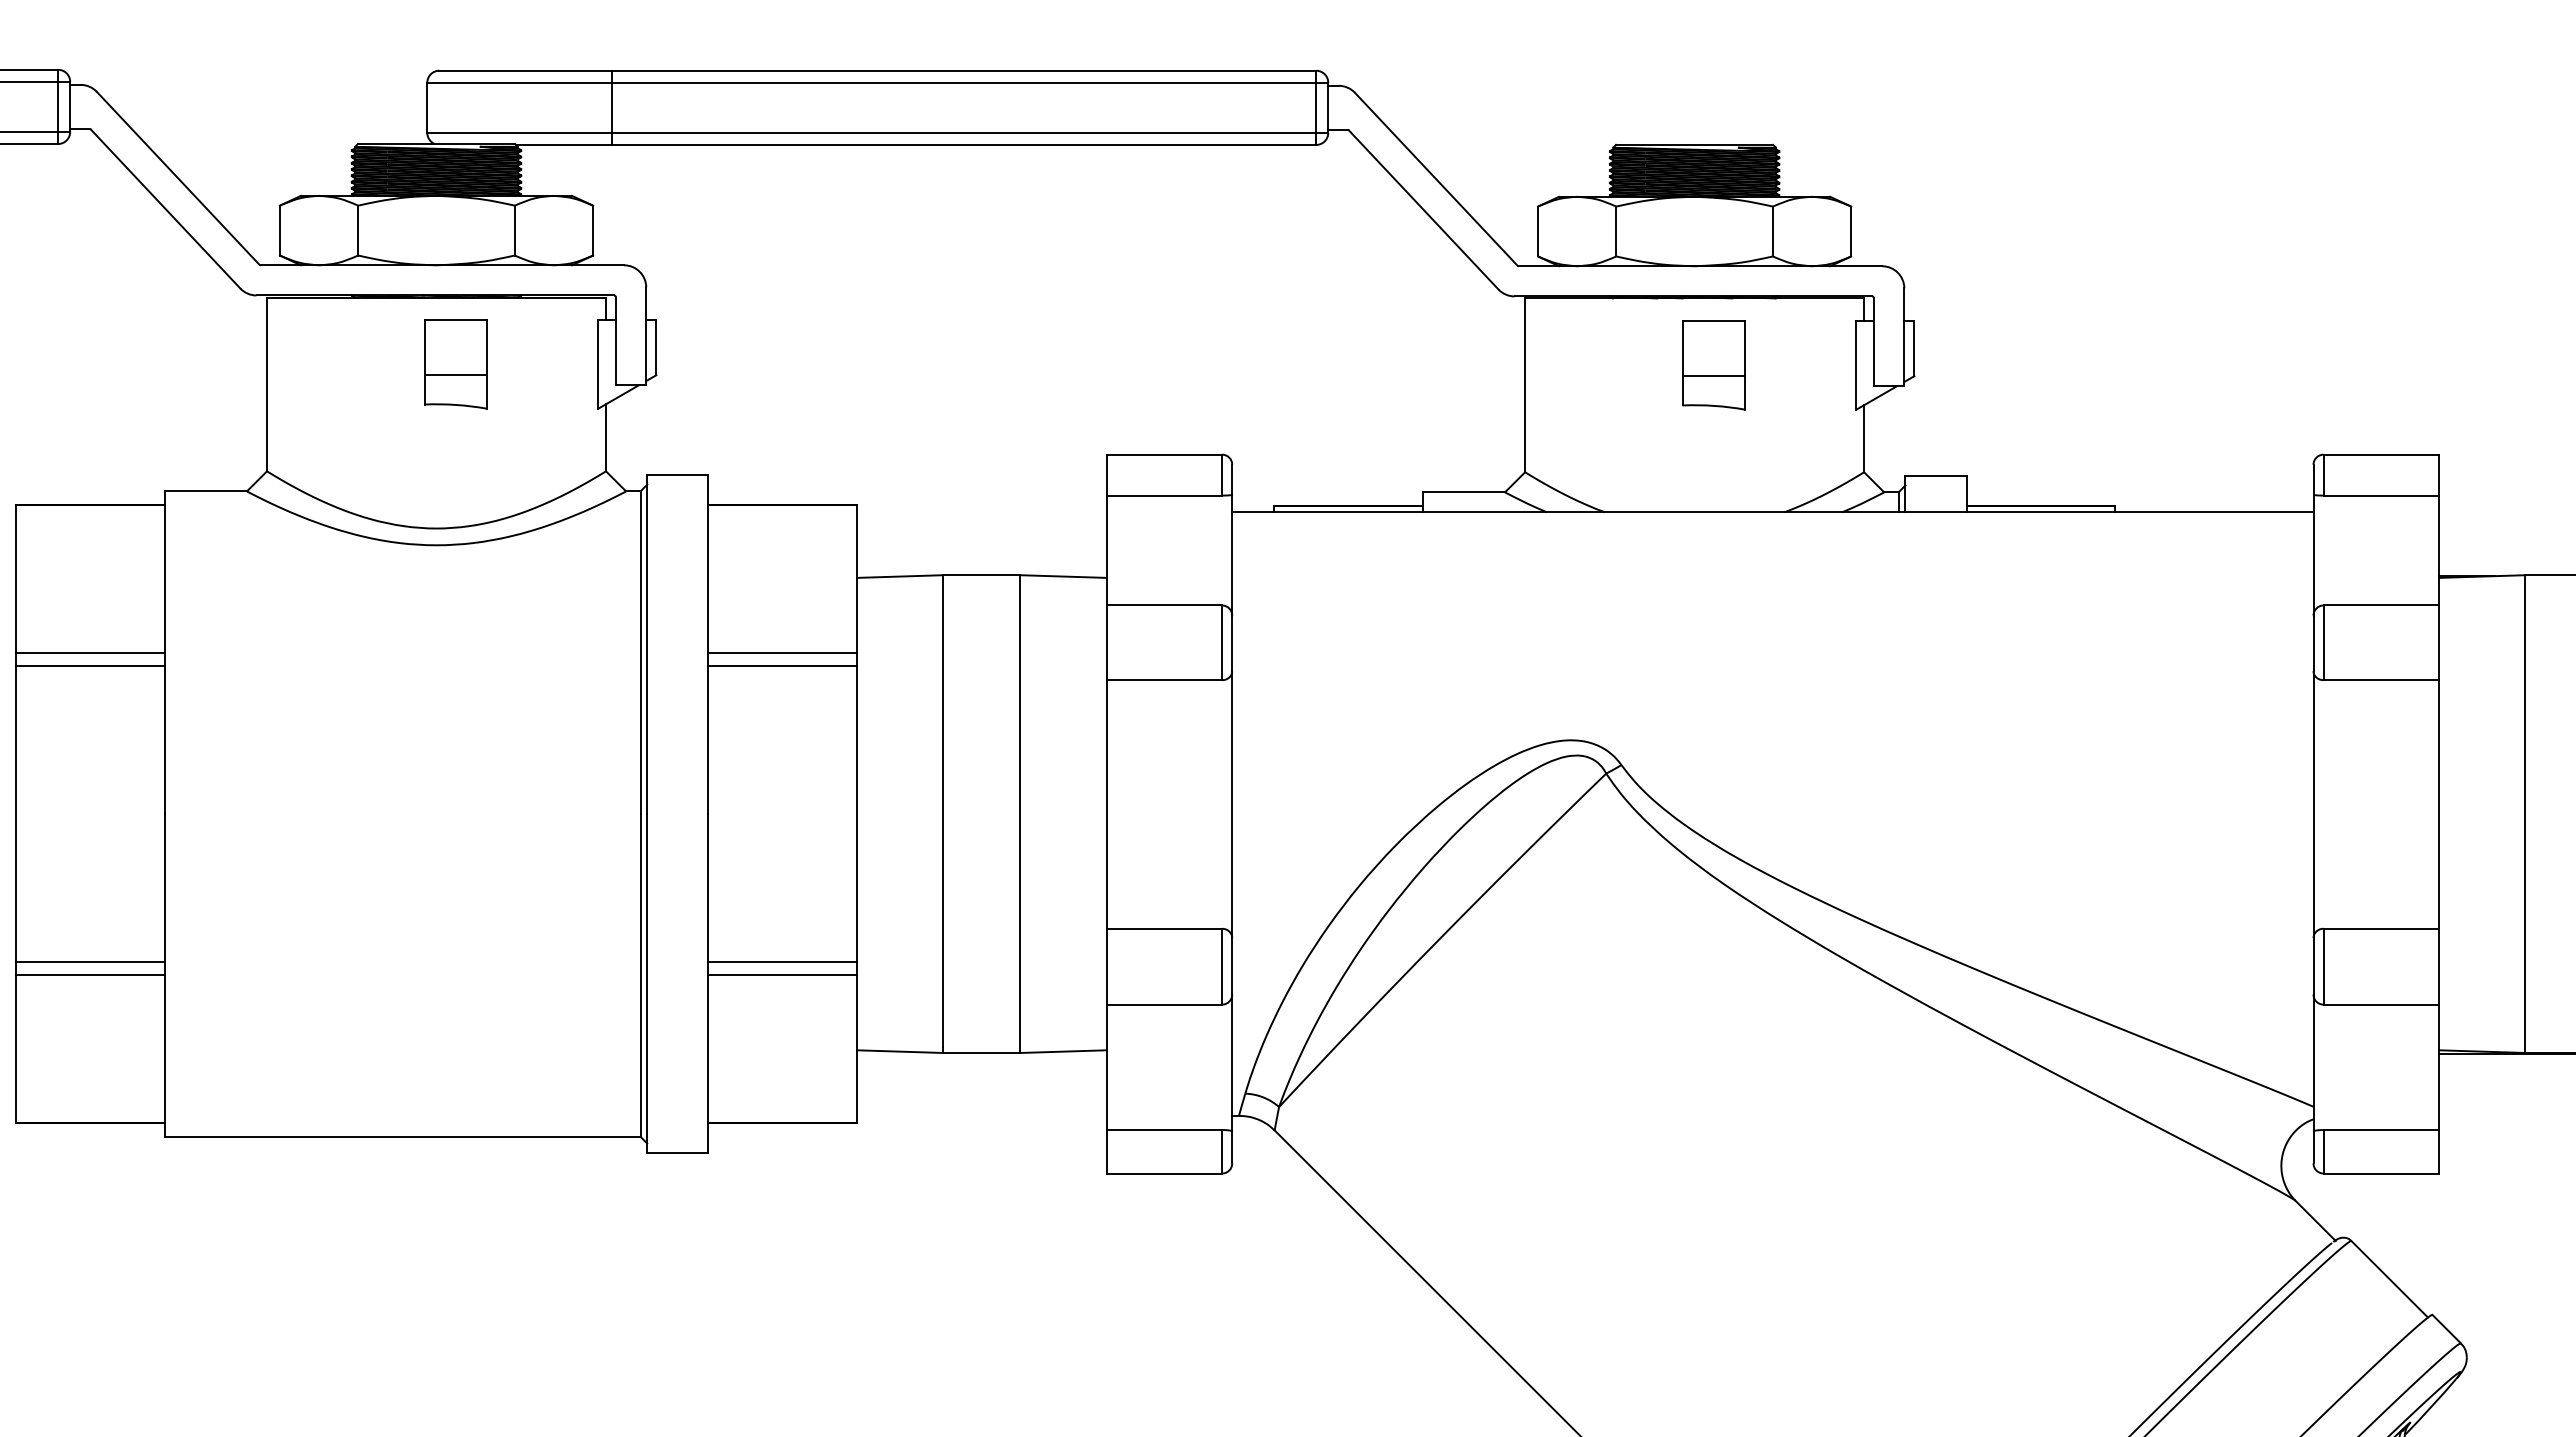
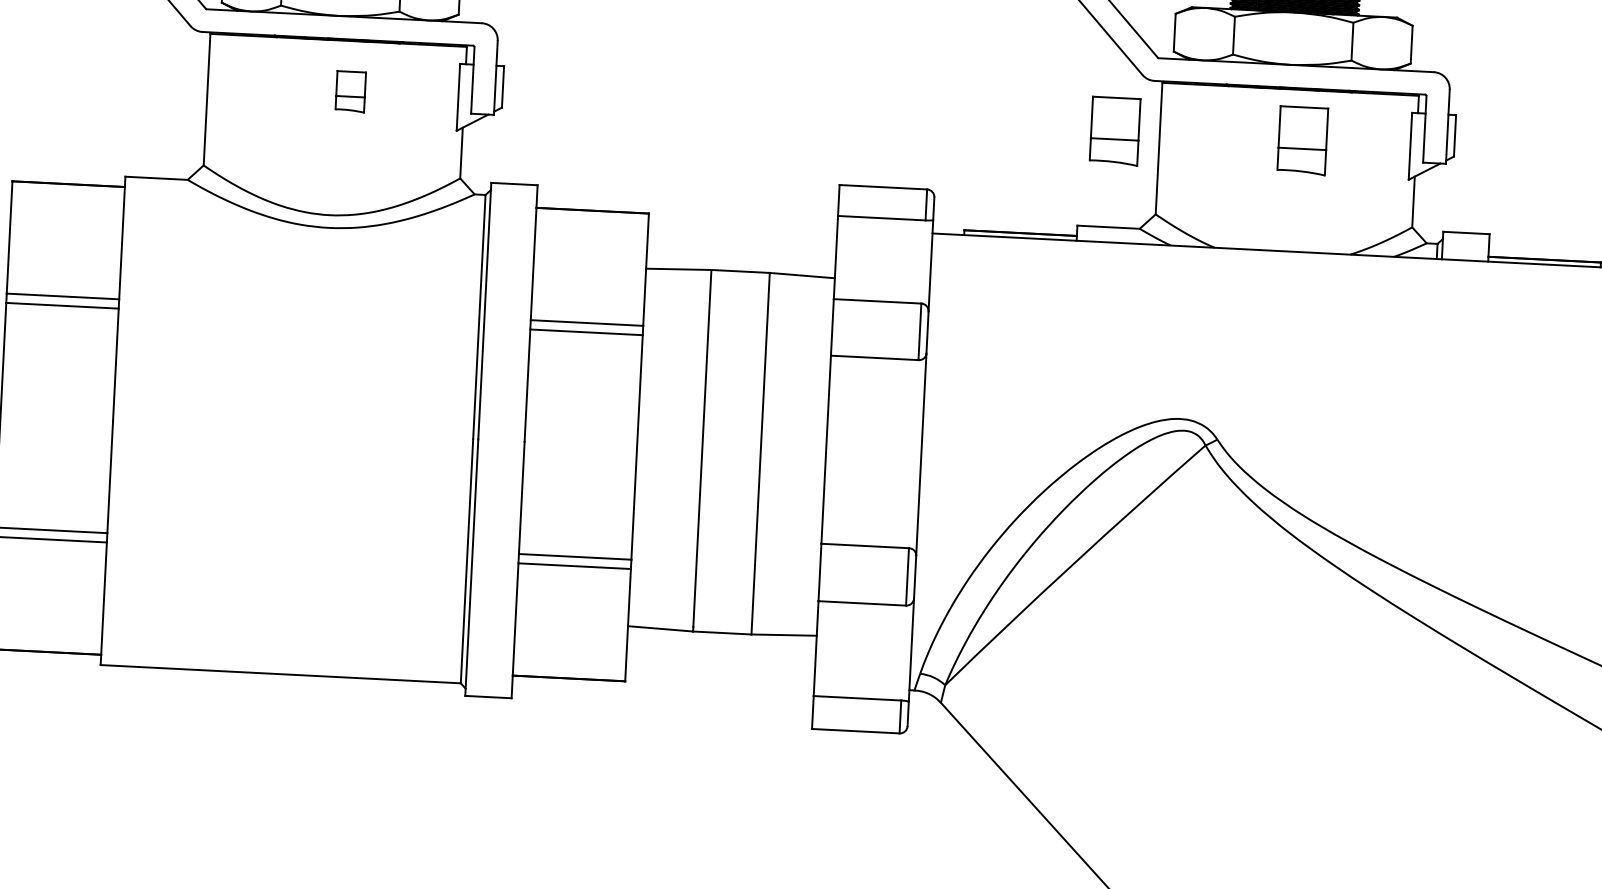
part: (455, 364) -> (350, 91), size x0.6
part: (1465, 365) -> (1114, 131), added

